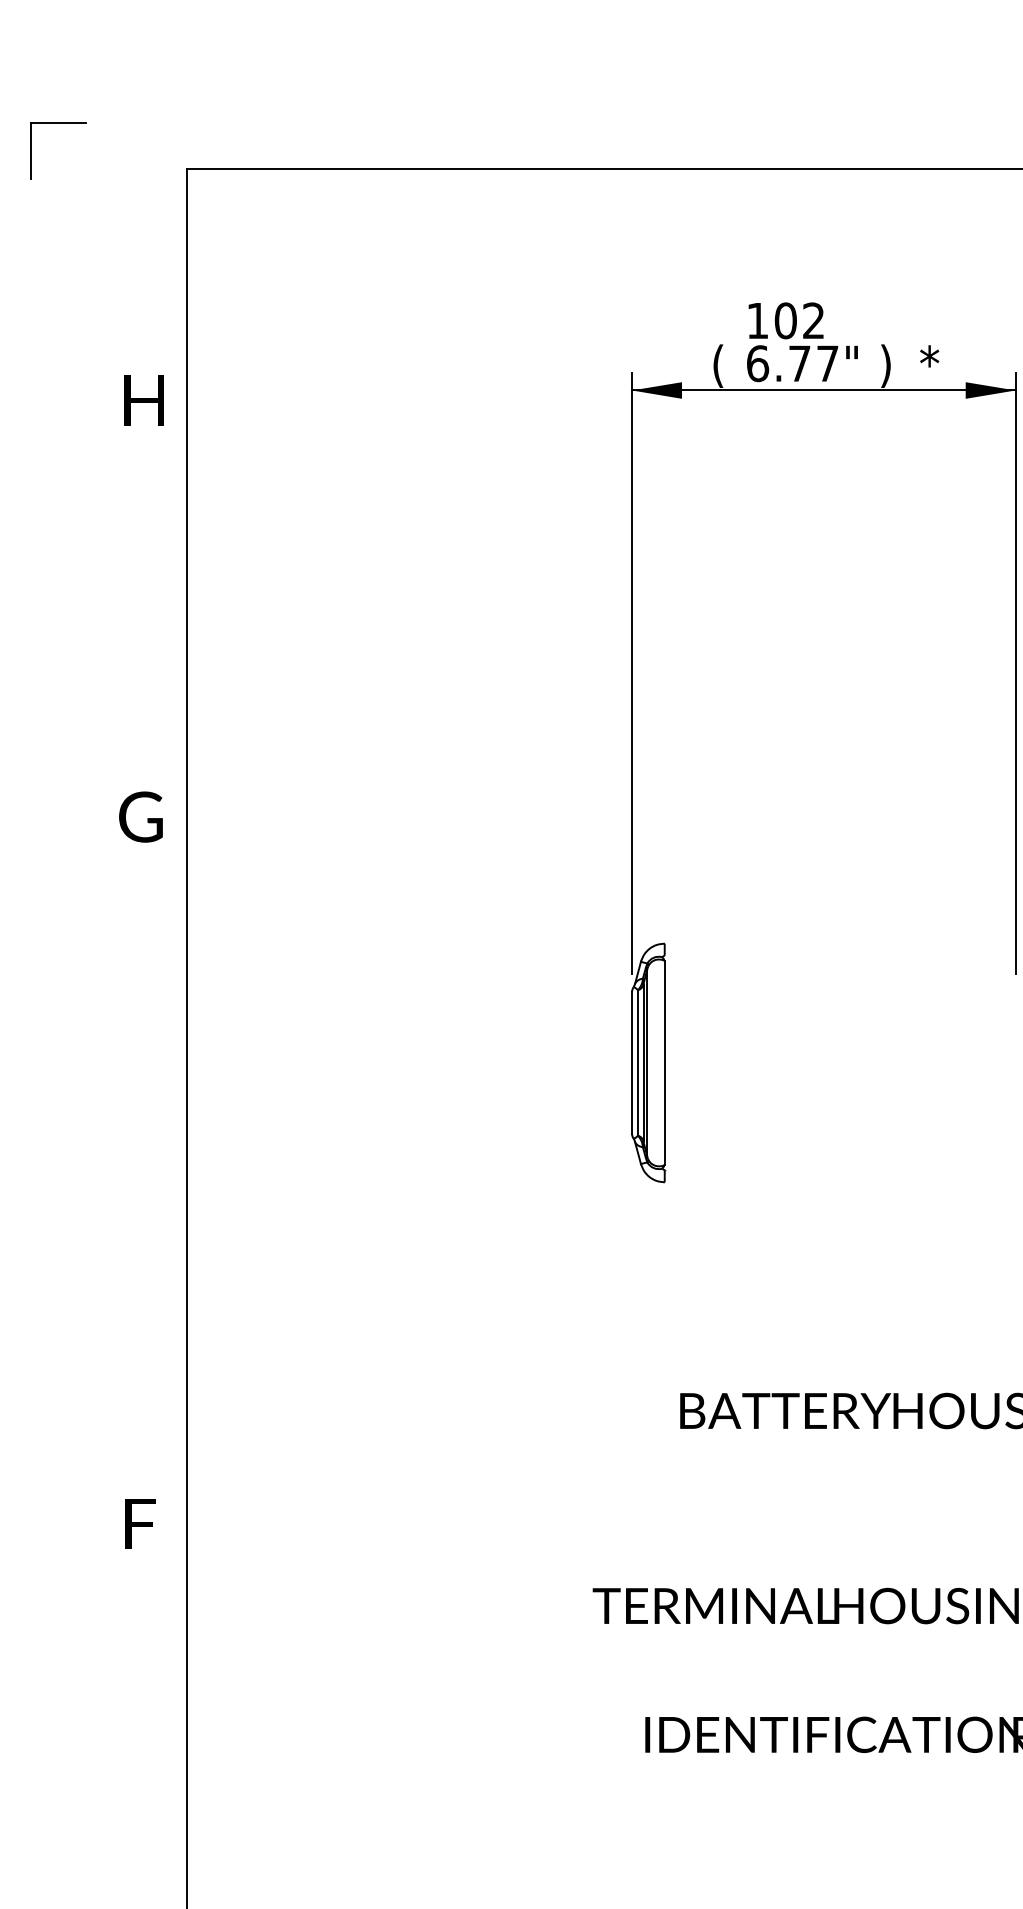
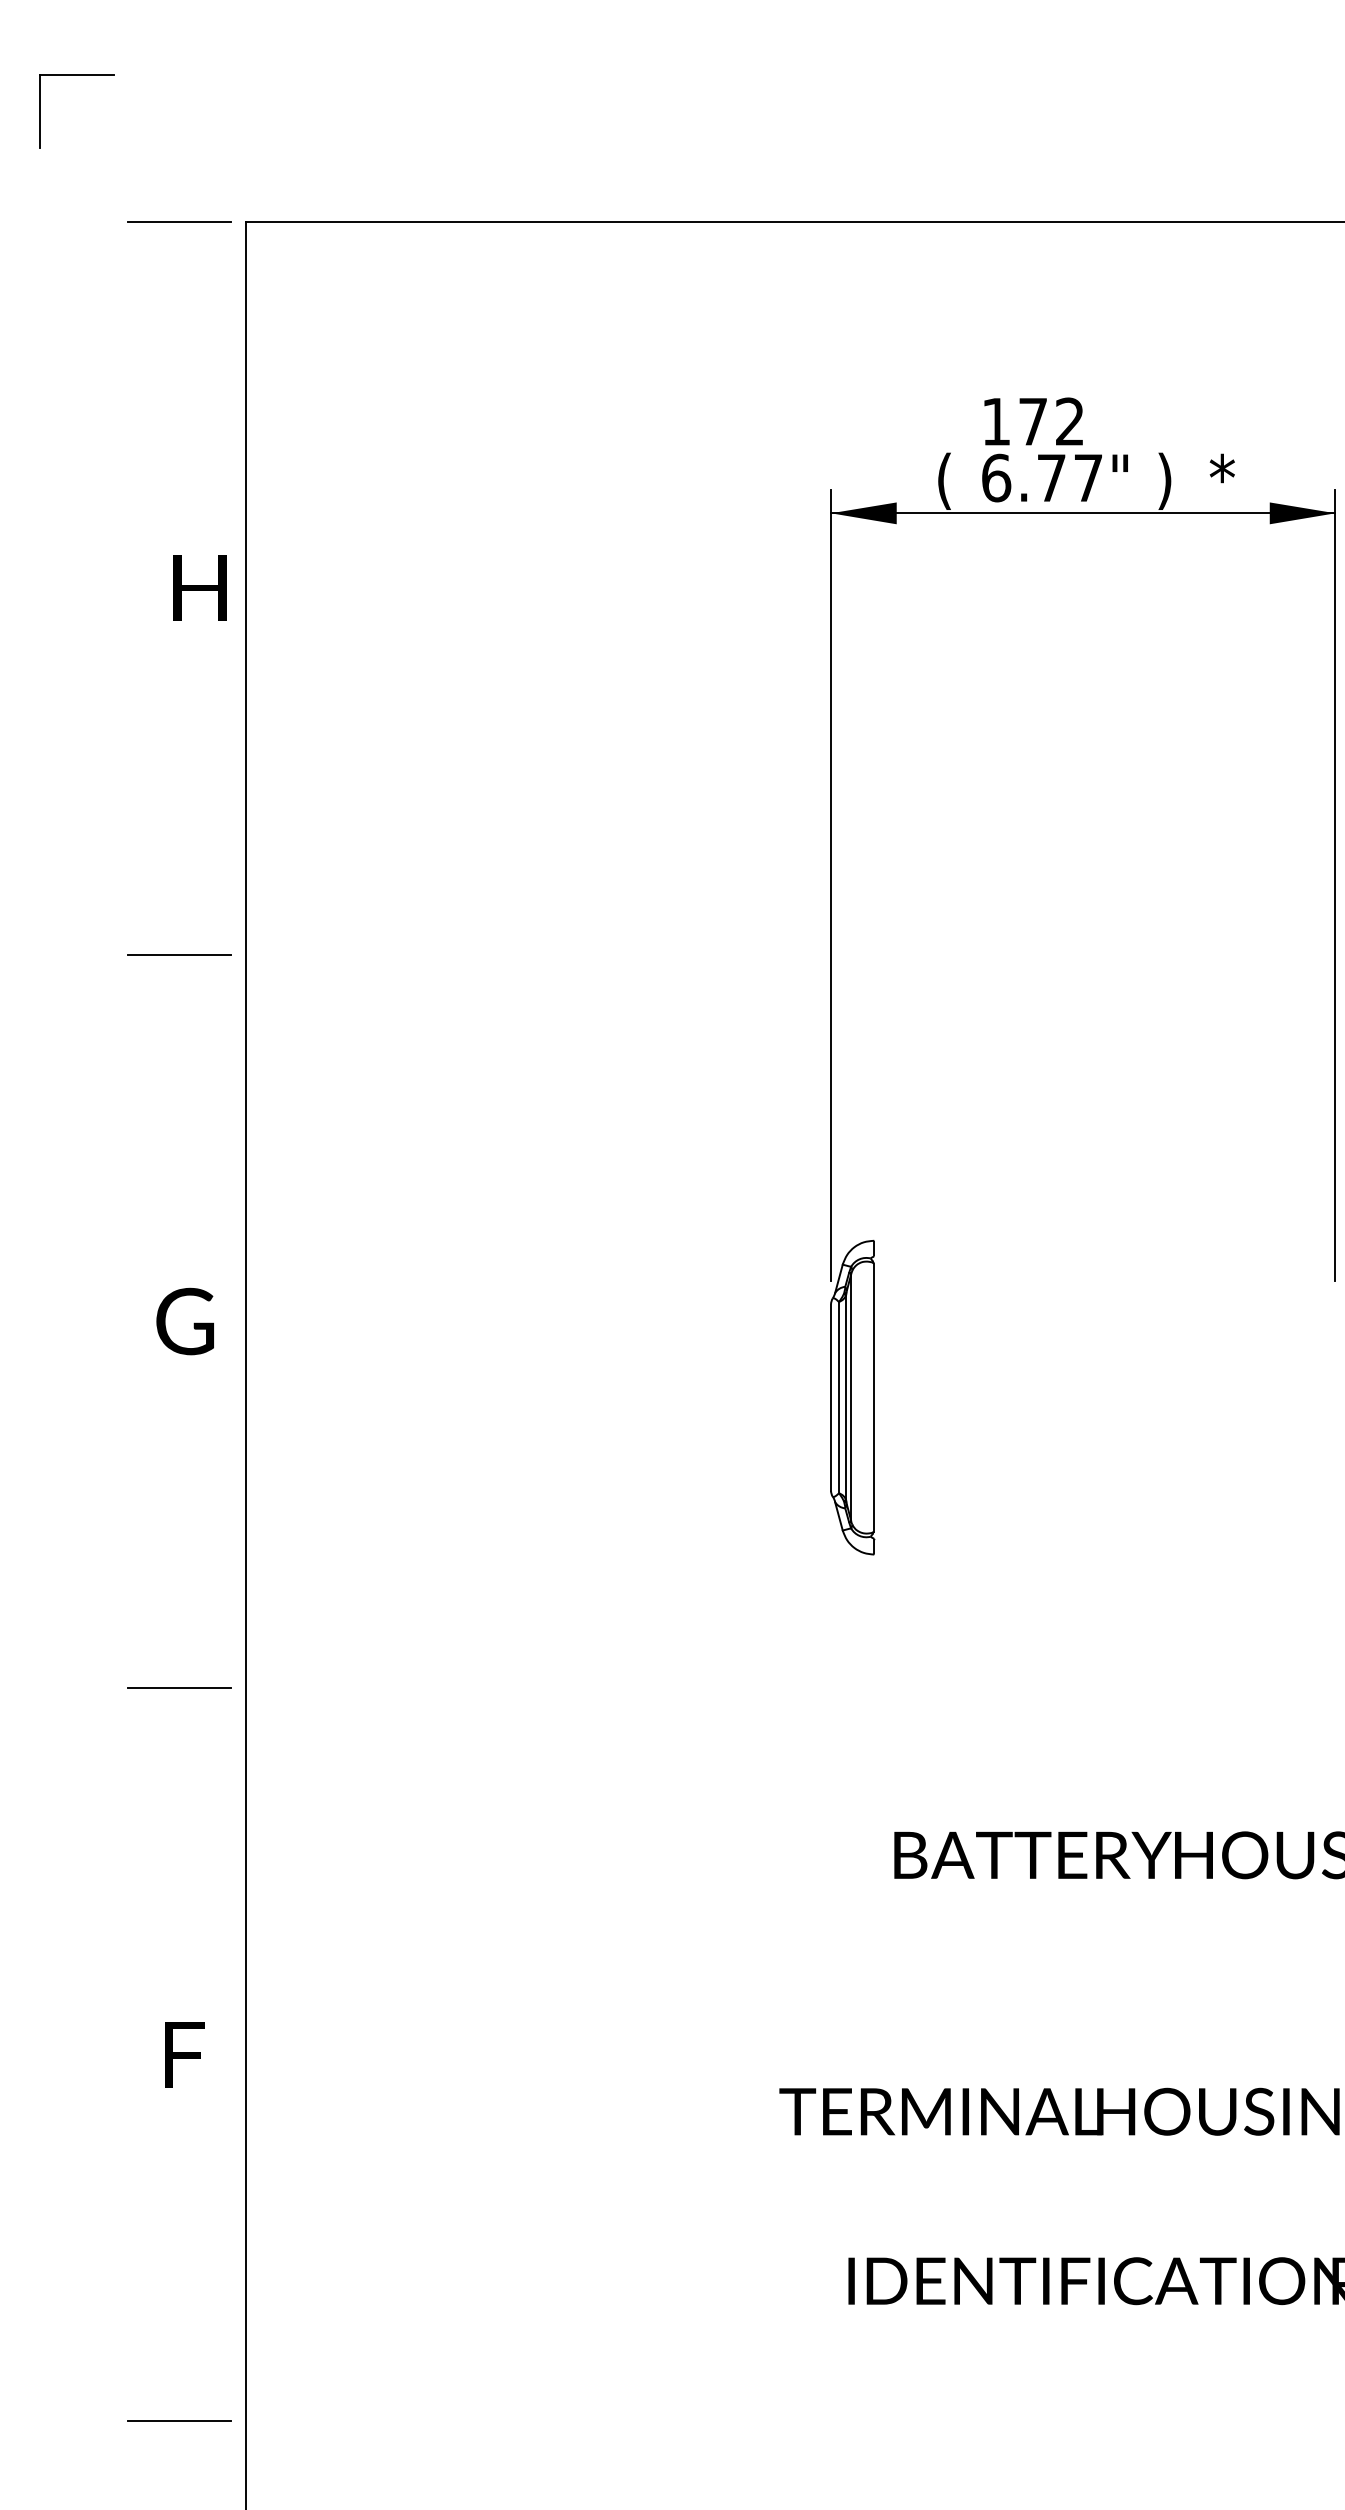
part: (58, 123) -> (76, 75), moved
line: (136, 168) -> (179, 221), added
text: (785, 320) -> (1032, 421), 102 -> 172
text: (143, 400) -> (199, 588), moved
line: (136, 726) -> (179, 955), added
text: (140, 816) -> (184, 1320), moved
line: (136, 1283) -> (179, 1687), added
text: (140, 1523) -> (184, 2054), moved
line: (136, 1841) -> (179, 2421), added

